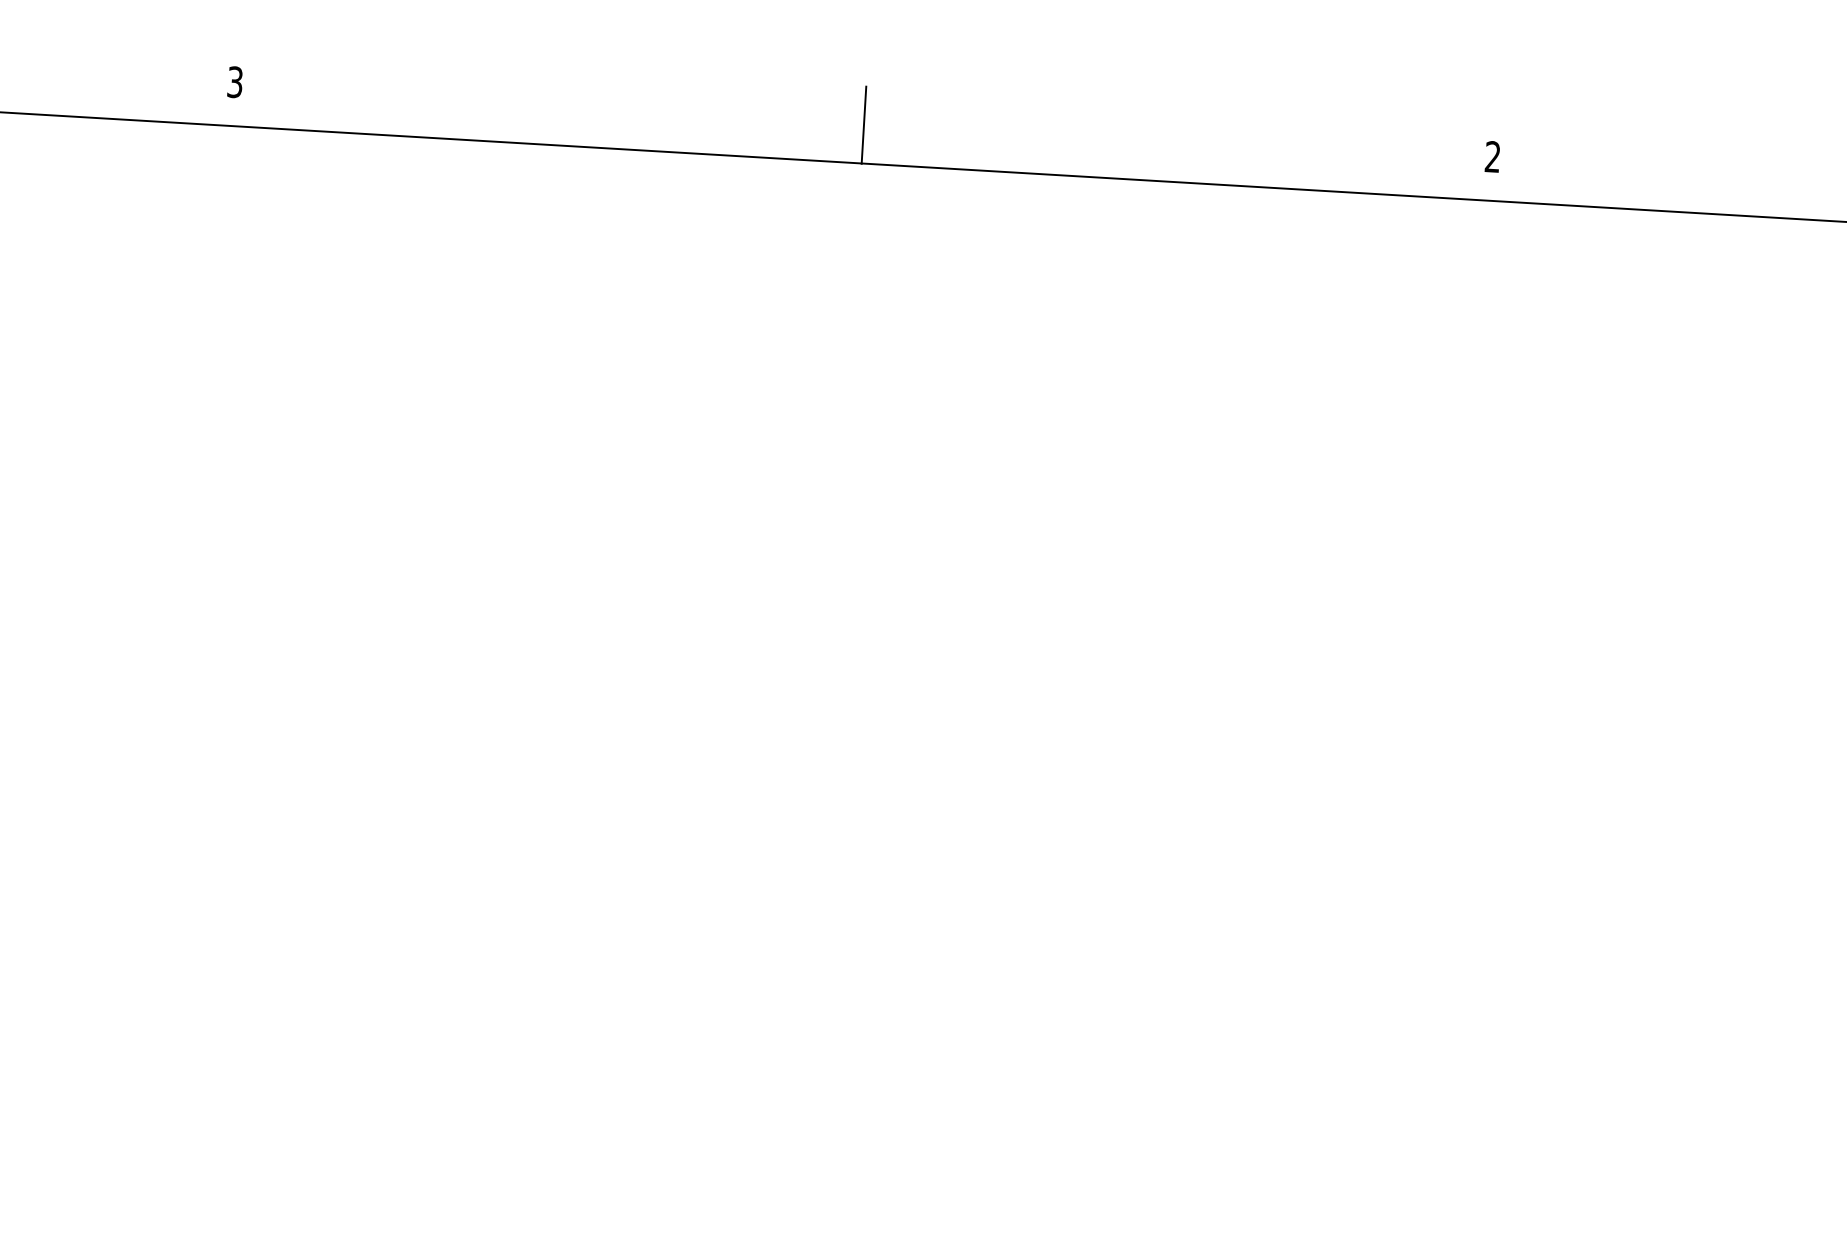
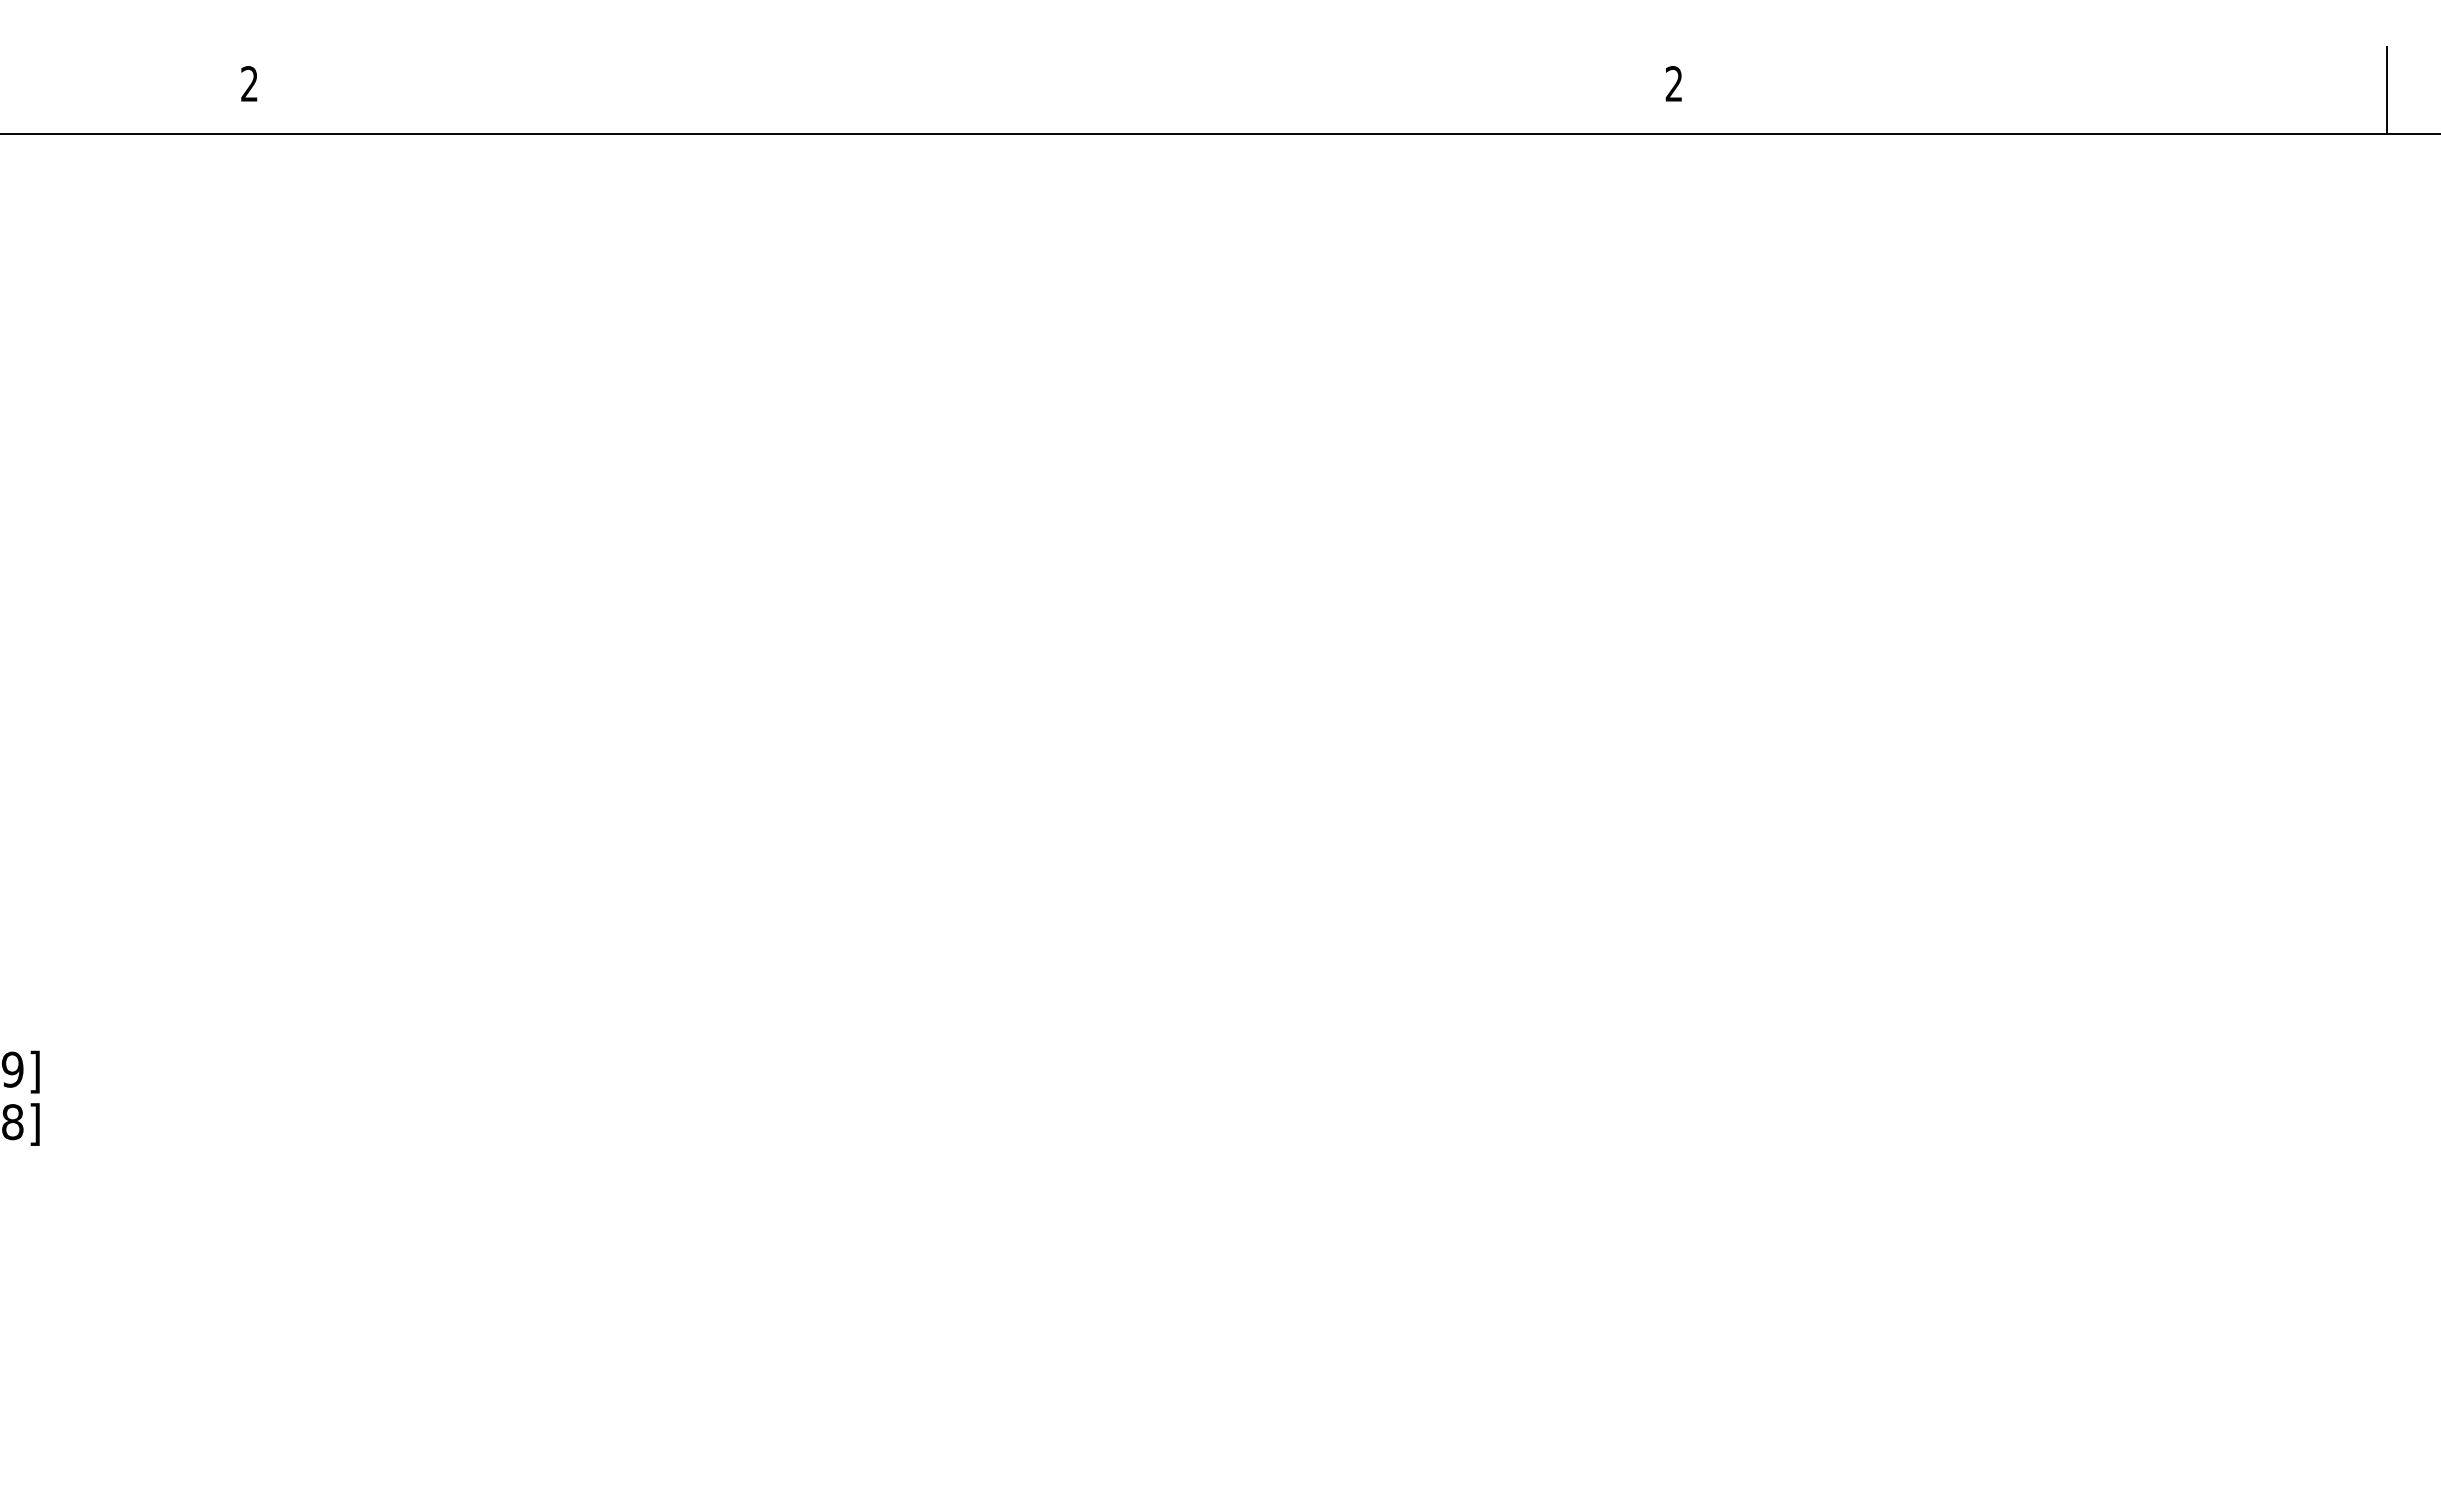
text: (235, 82) -> (249, 84), 3 -> 2
line: (864, 125) -> (962, 90), removed

